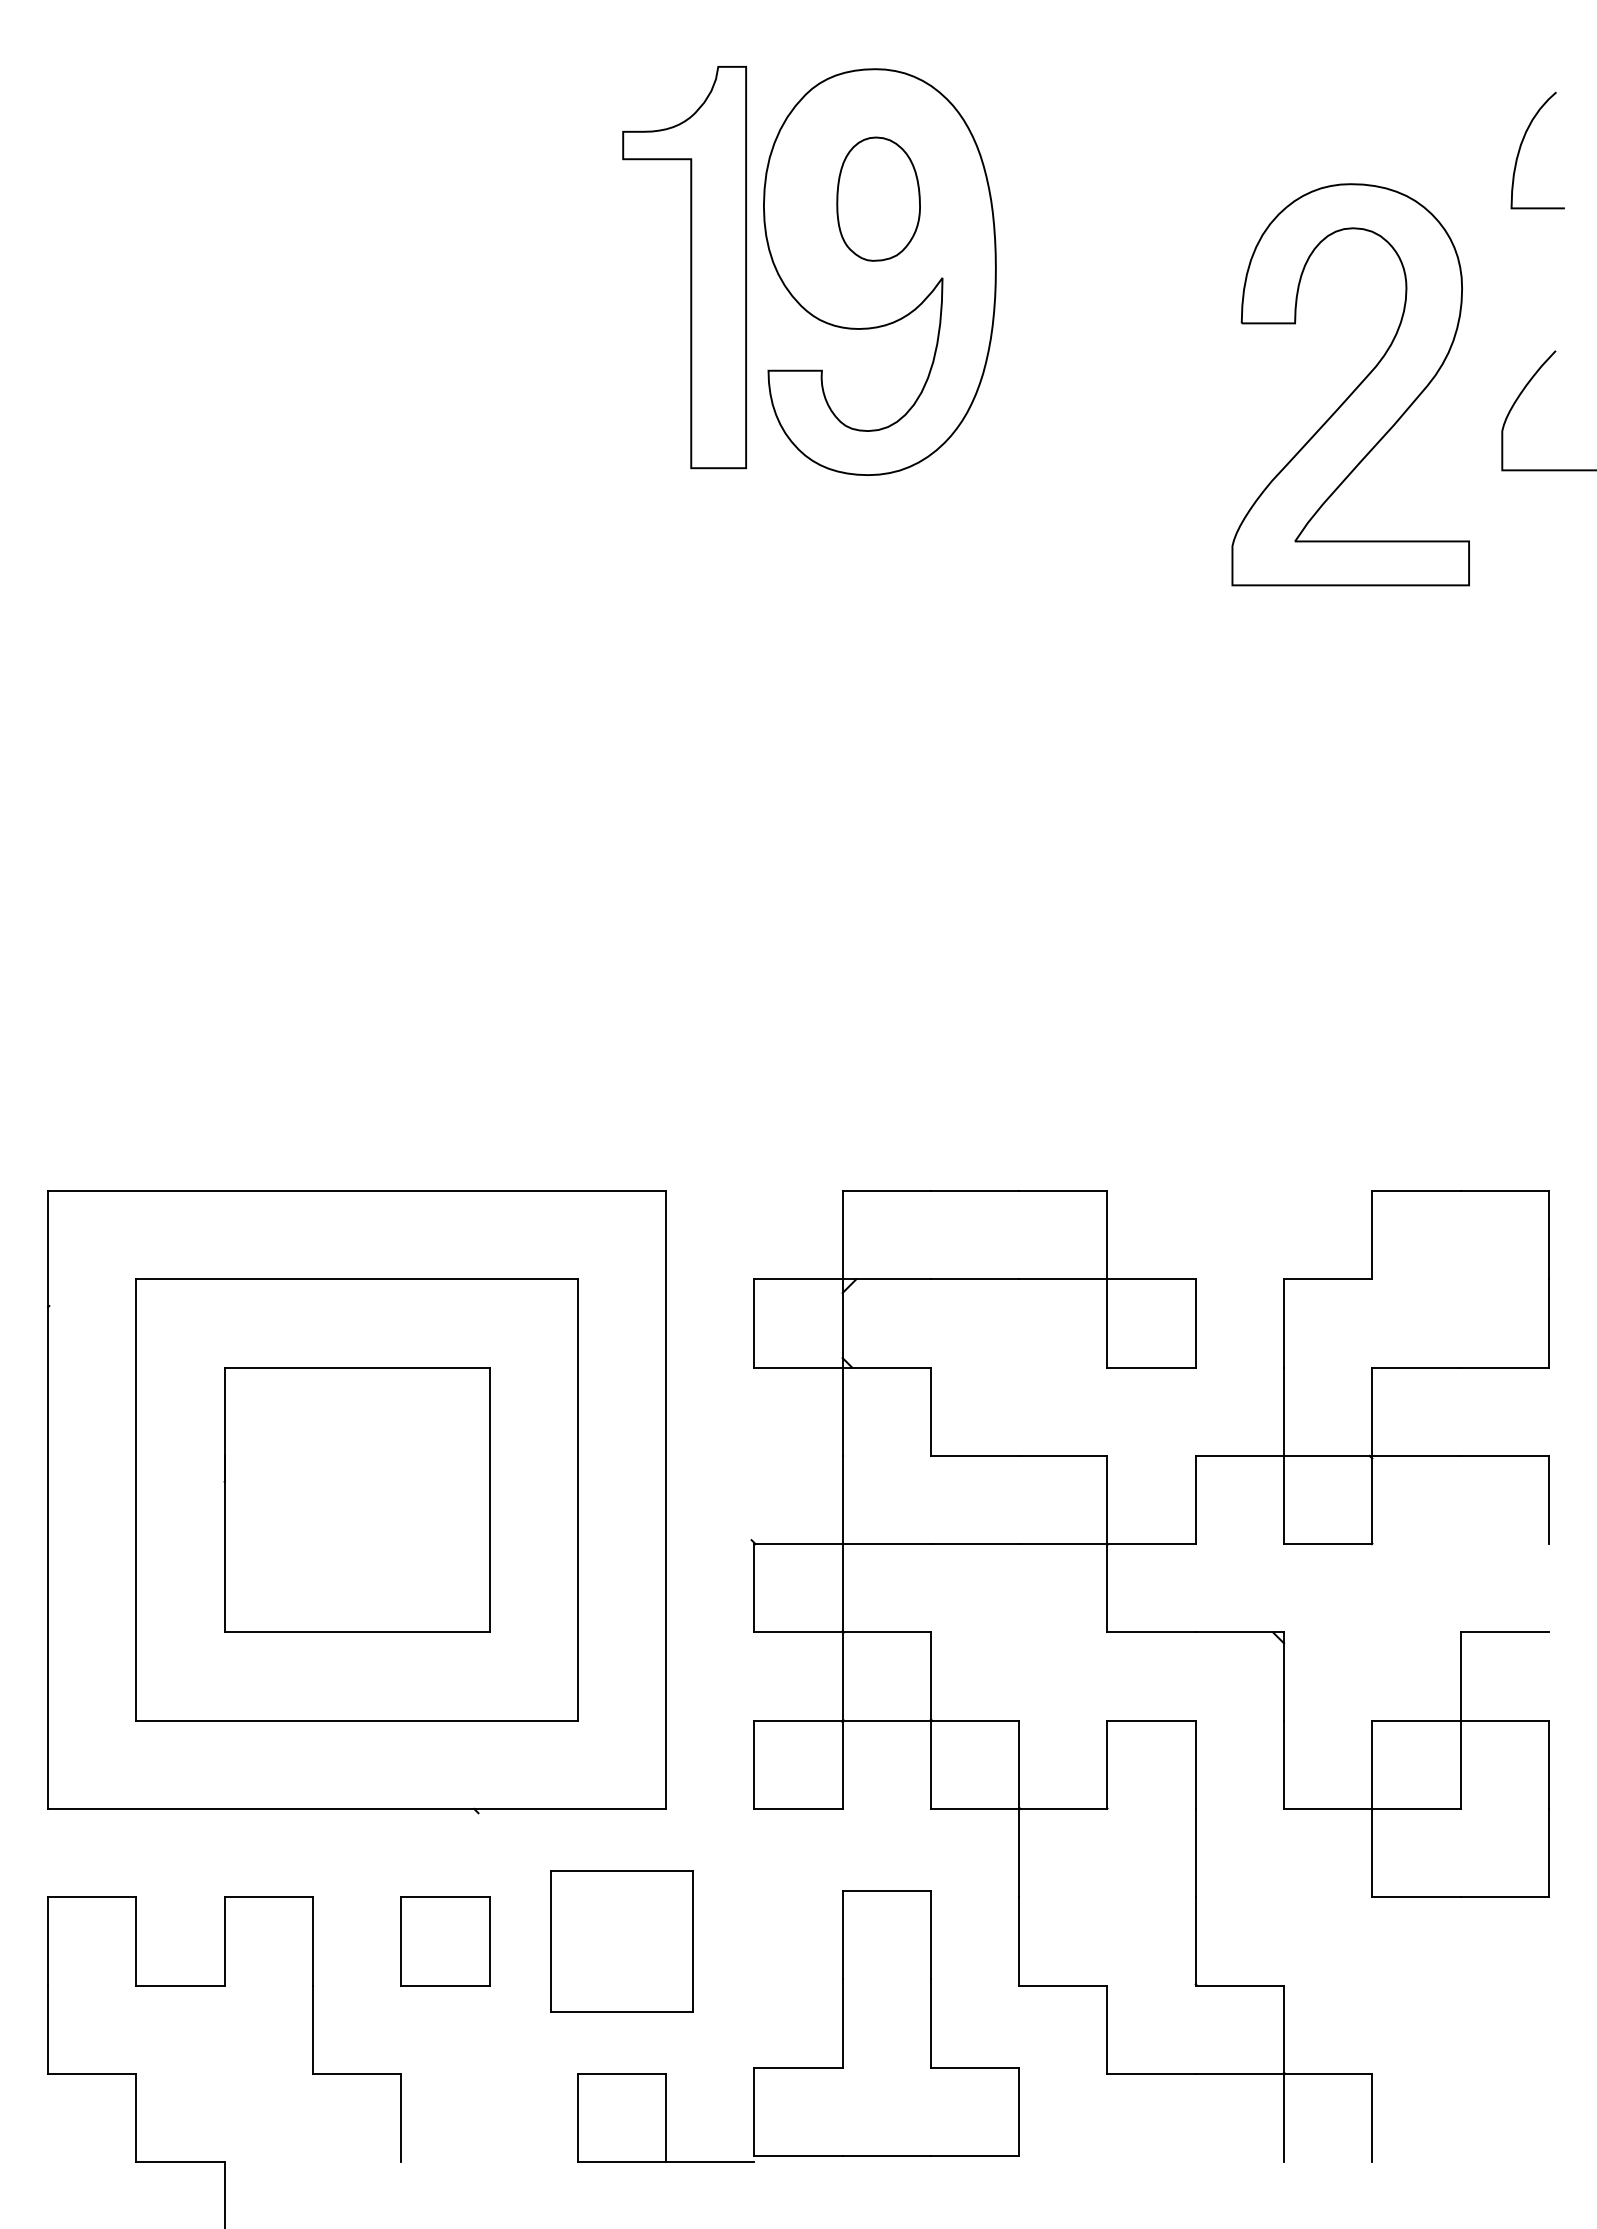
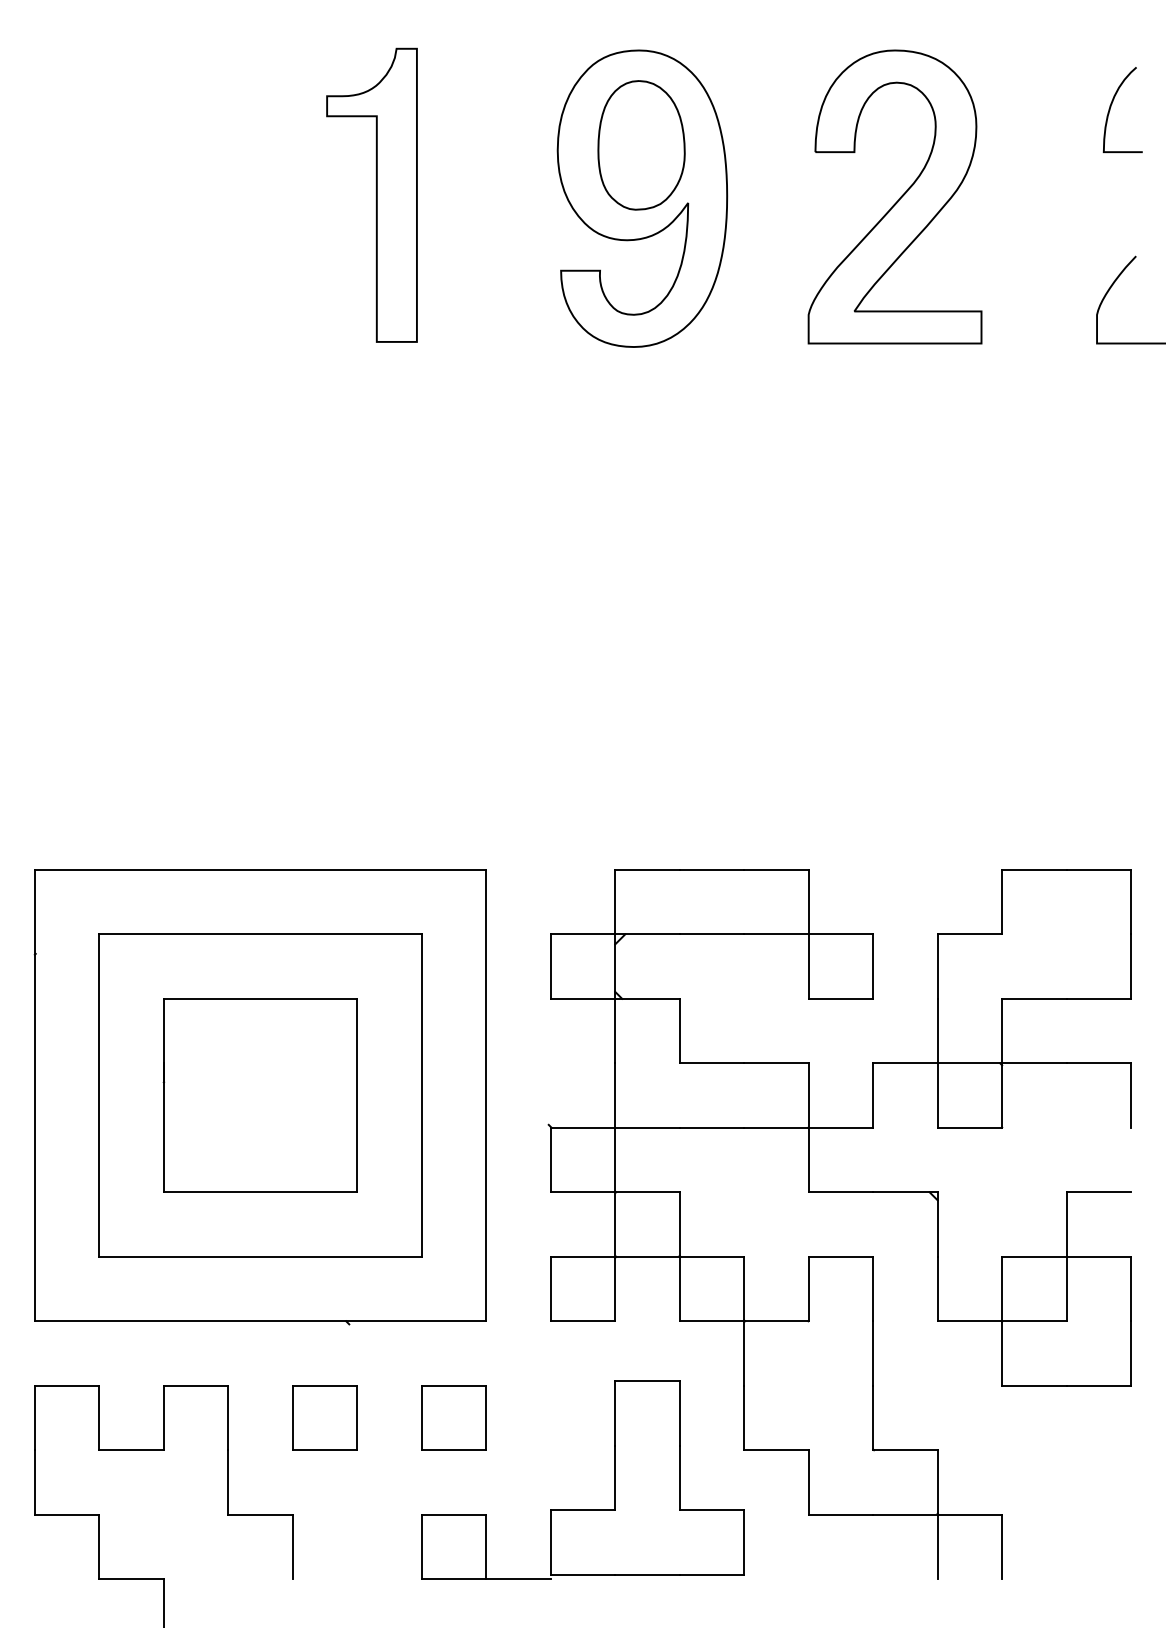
part: (878, 199) -> (641, 145), size x1.43
part: (684, 267) -> (371, 195), moved
part: (1356, 386) -> (899, 198), moved
part: (621, 1941) -> (453, 1418), size x0.62

